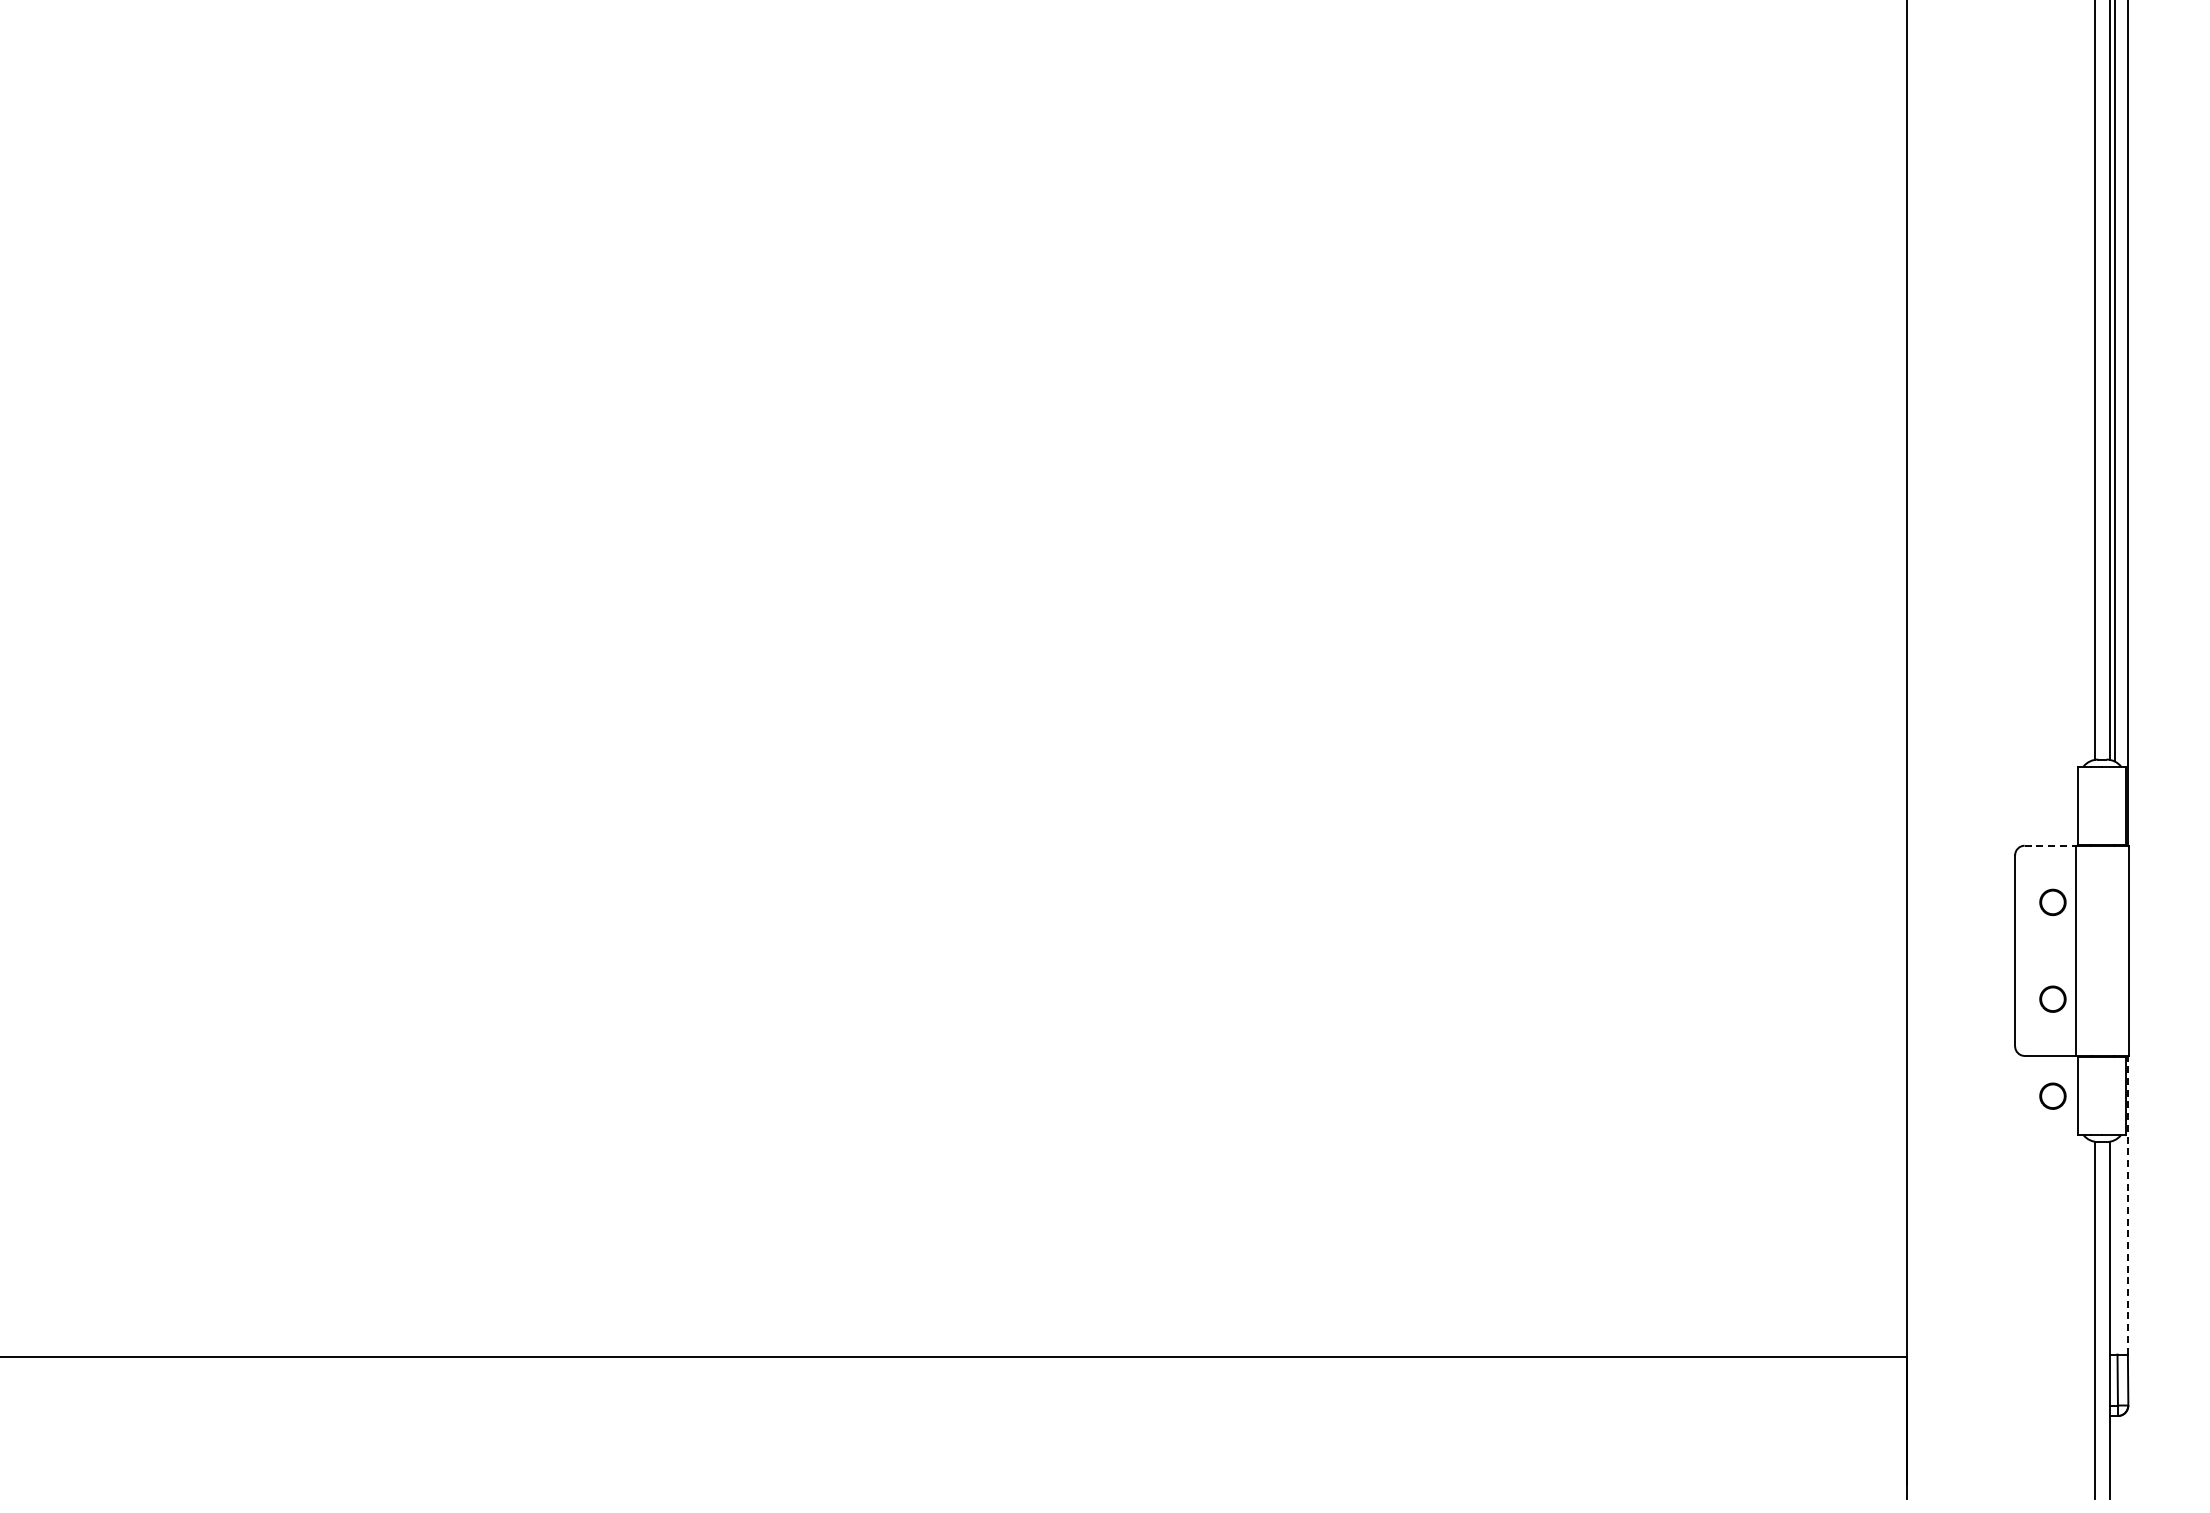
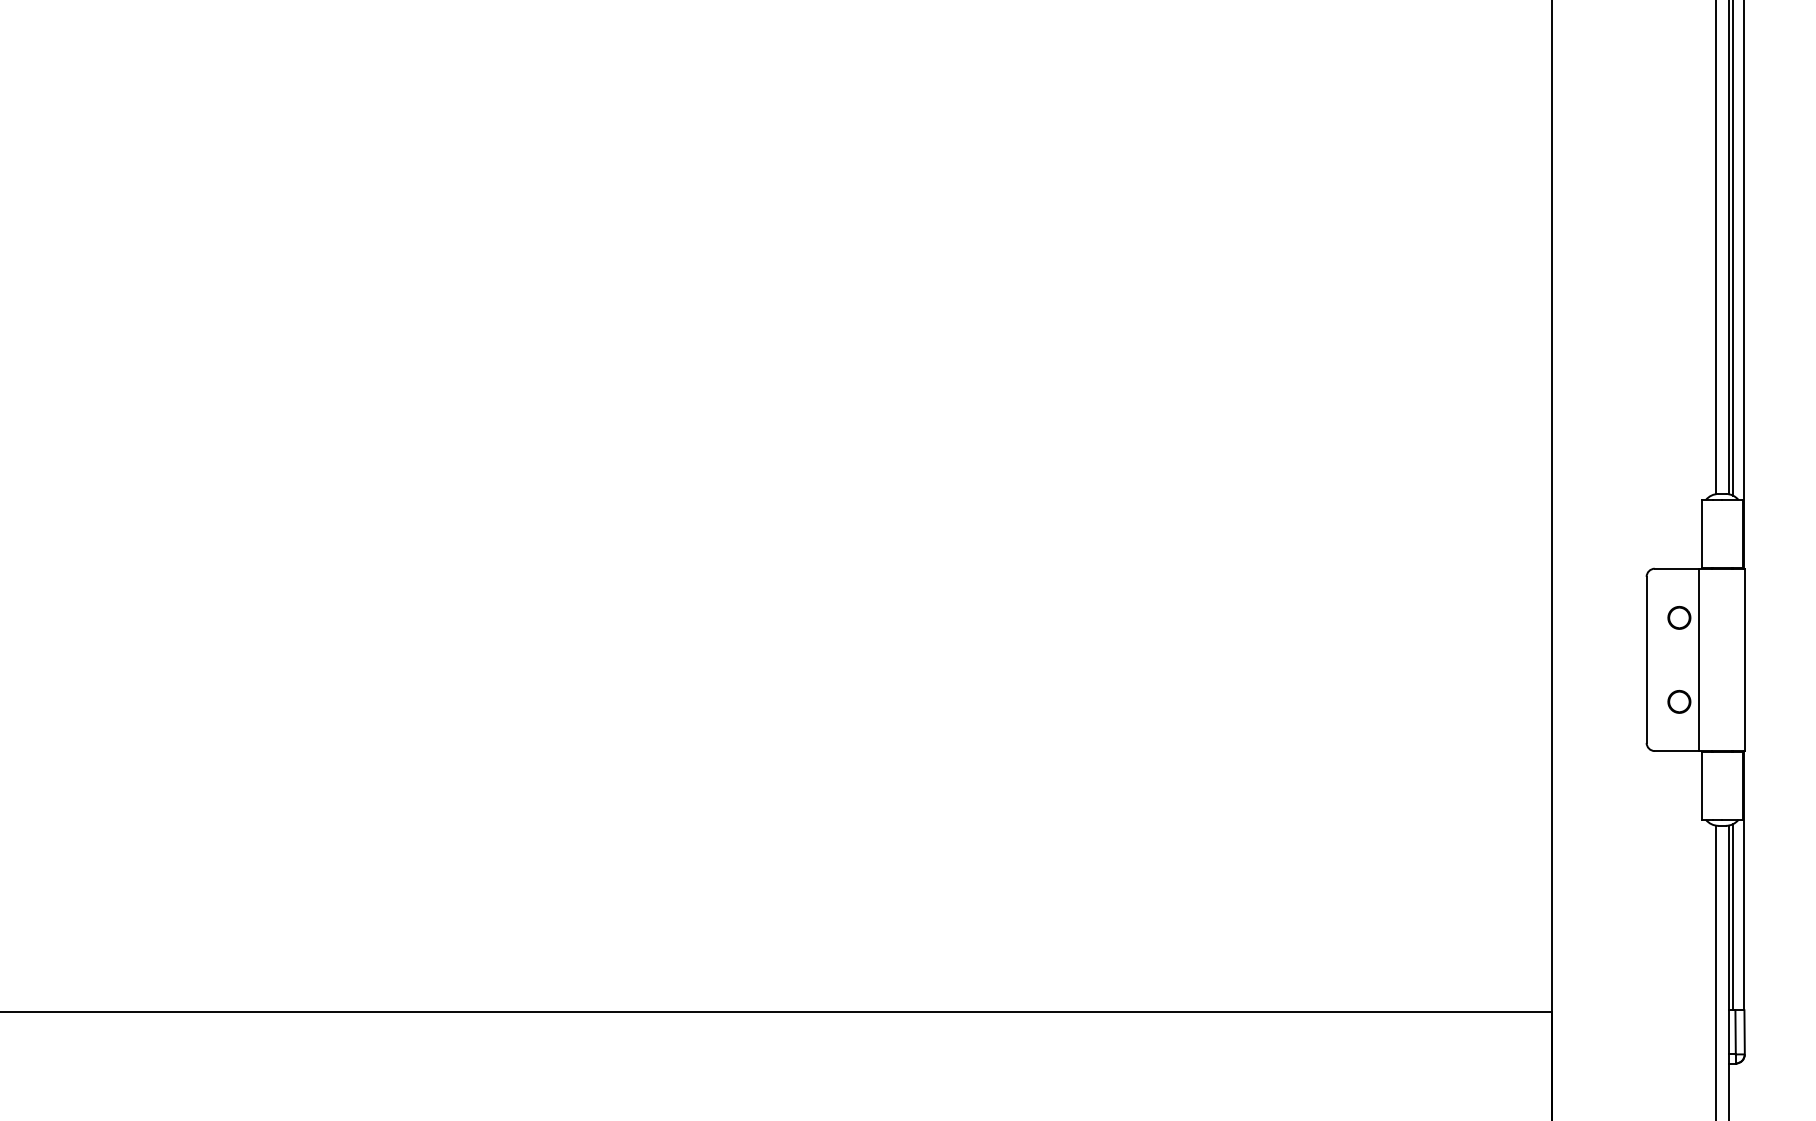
line: (2050, 845) -> (1677, 568), dashed -> solid
part: (2052, 1095) -> (1679, 785), removed
line: (2127, 1204) -> (1744, 880), dashed -> solid
line: (2114, 1247) -> (1732, 917), added

